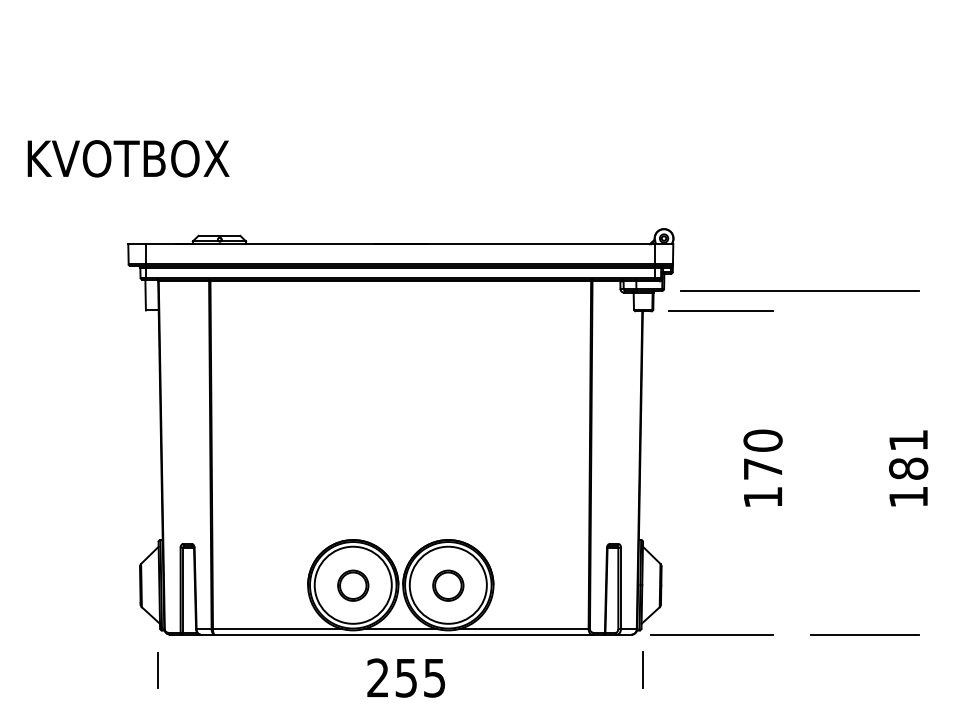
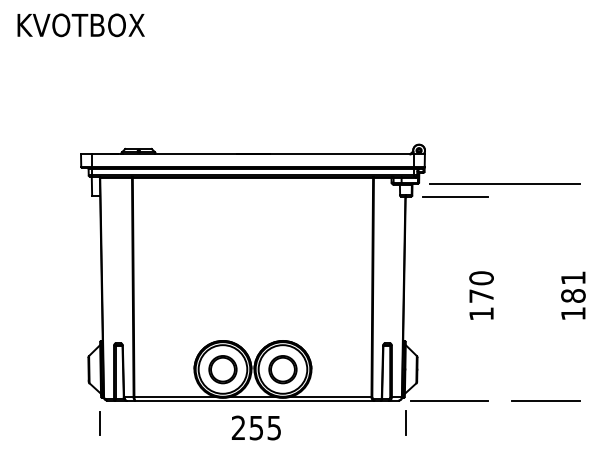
text: (127, 159) -> (80, 25), moved
part: (352, 585) -> (222, 369), size x1.43
part: (447, 585) -> (282, 369), size x1.43

